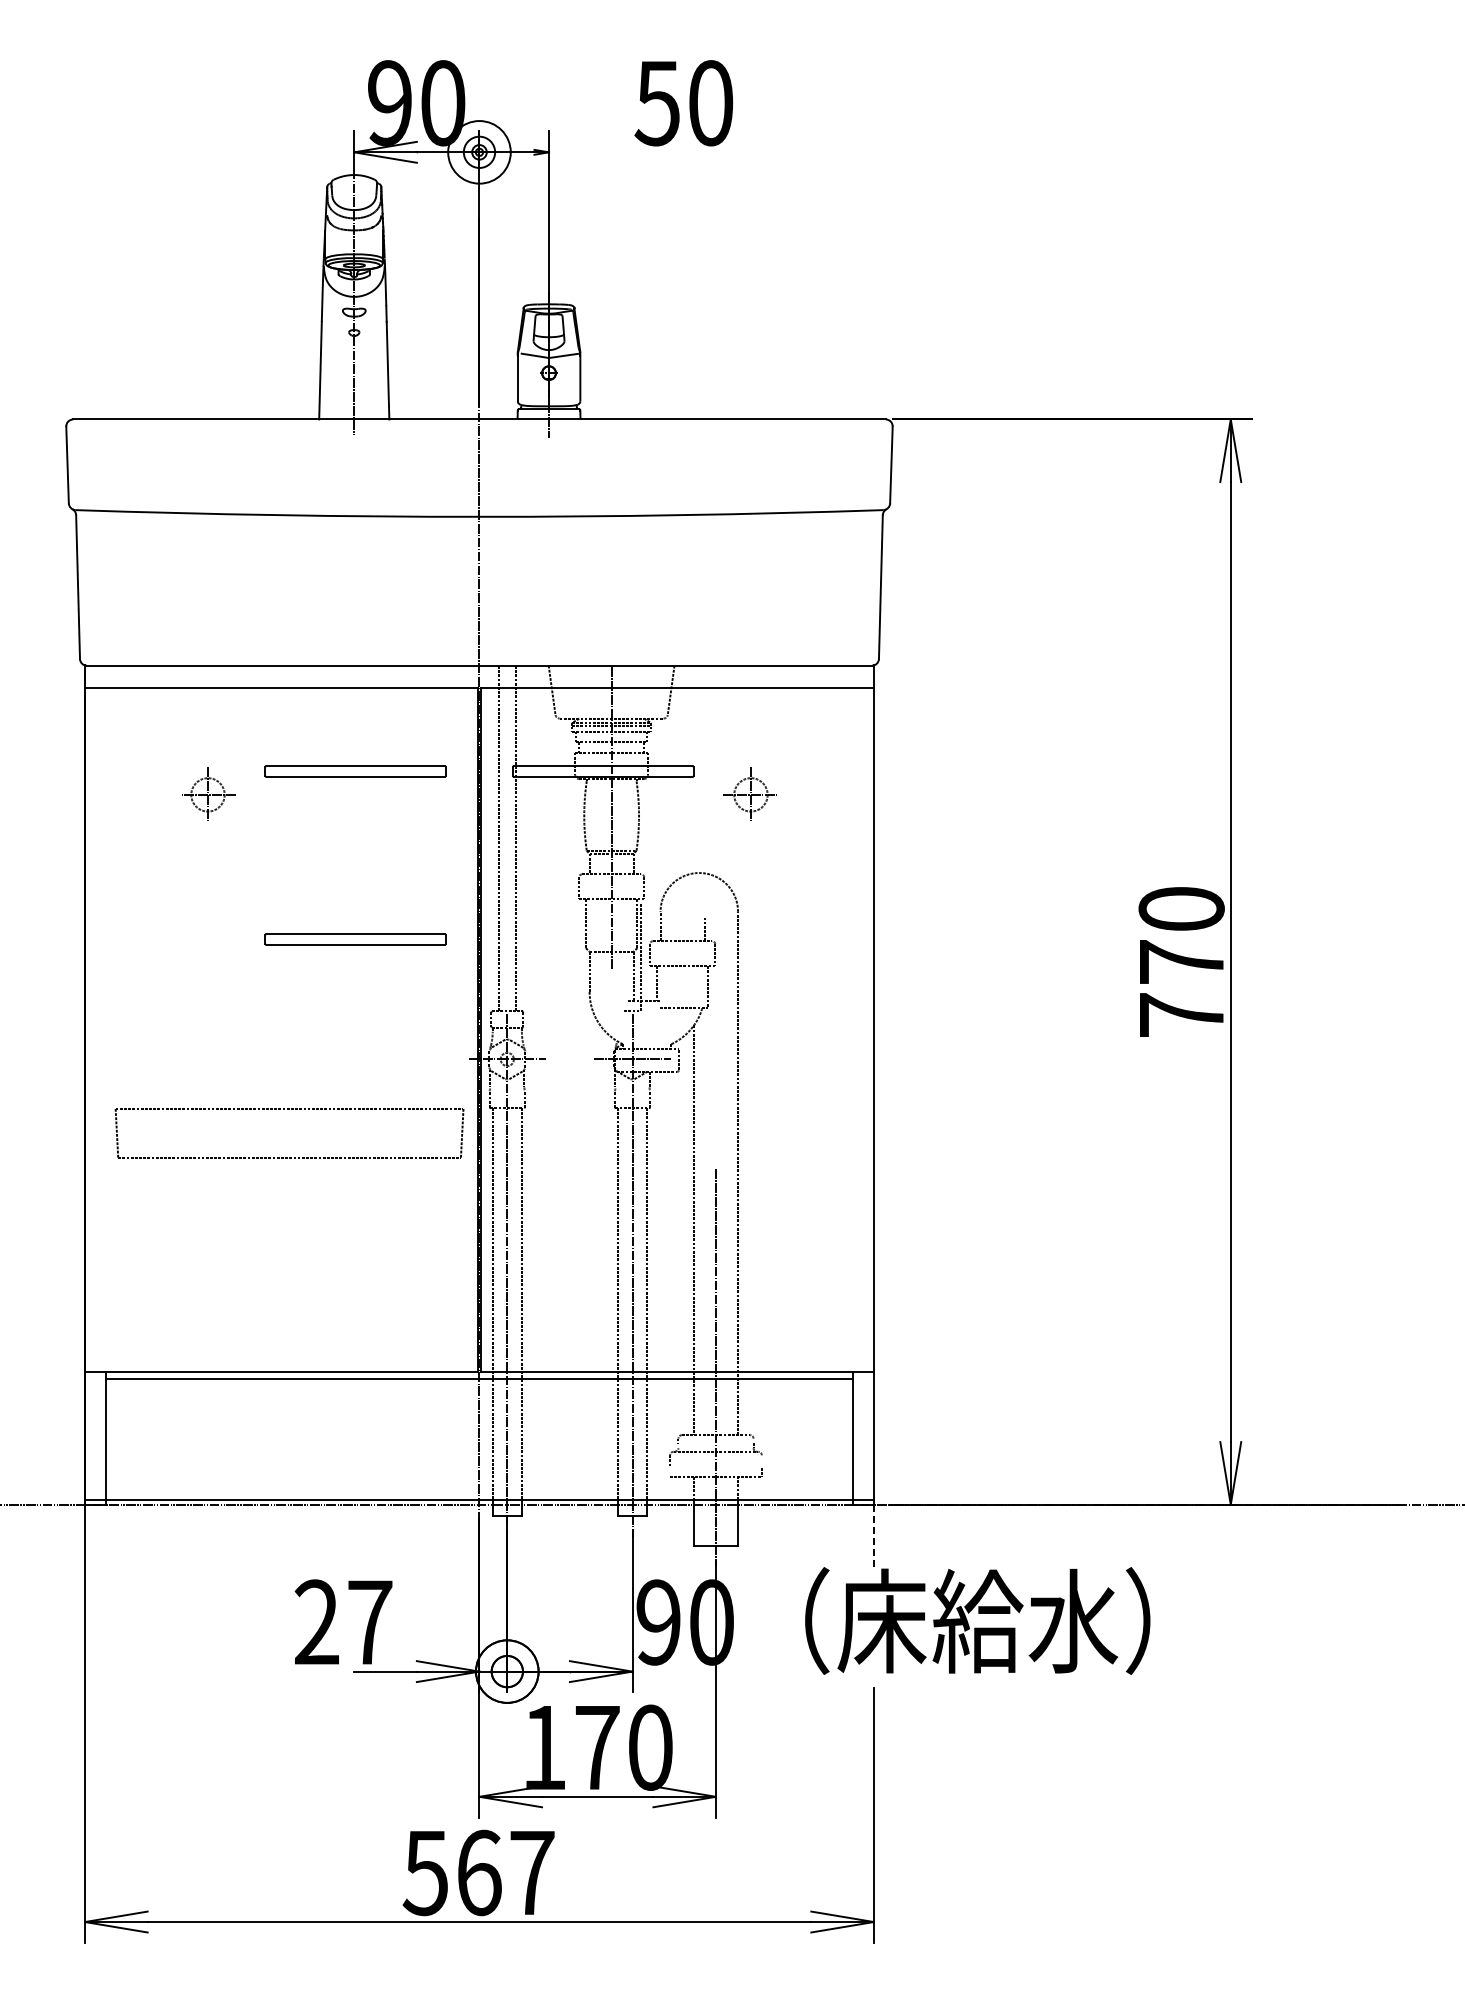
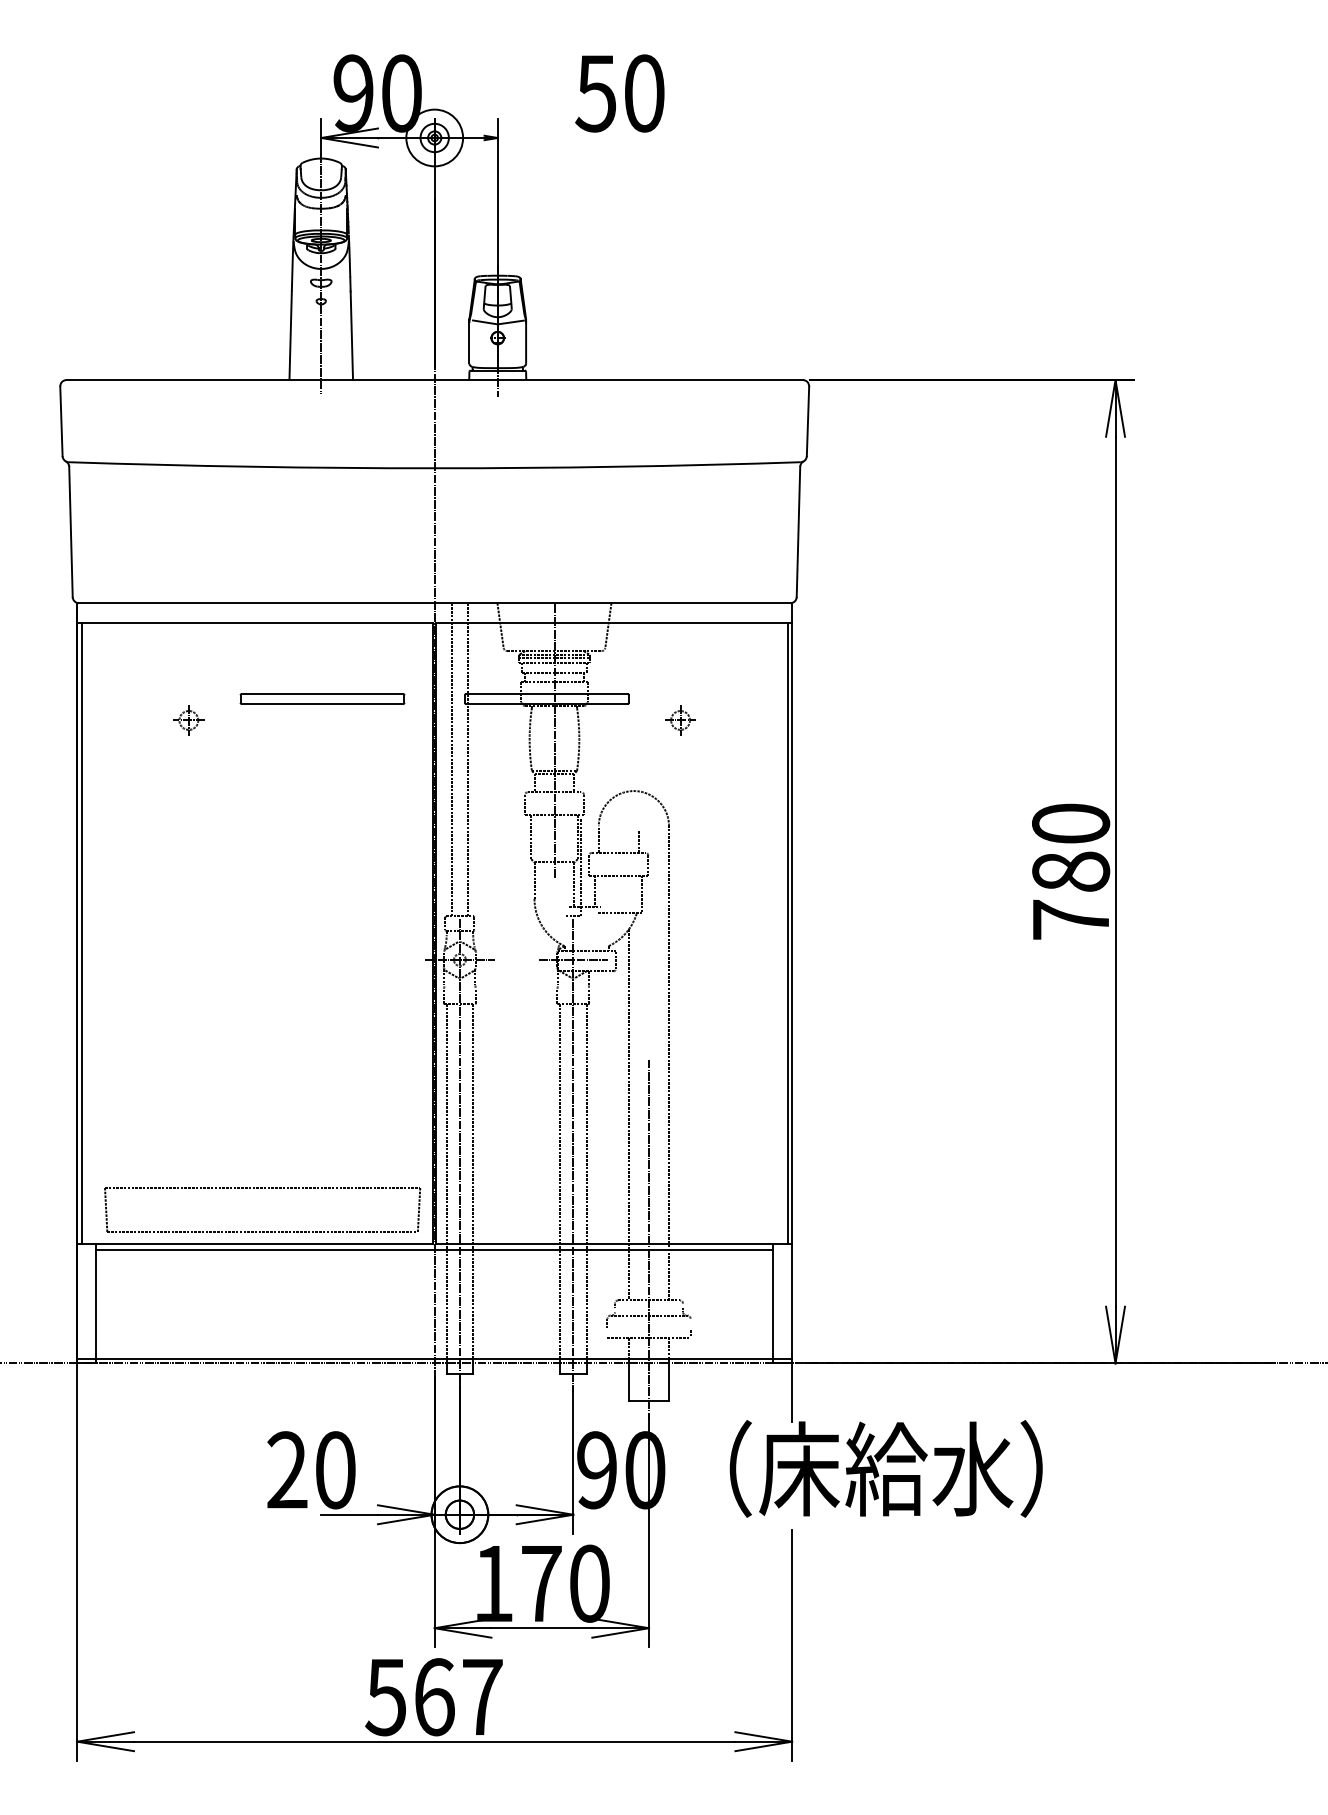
part: (208, 795) -> (189, 720), size x0.62
part: (750, 795) -> (680, 720), size x0.62
part: (355, 939) -> (322, 851), removed
text: (1181, 962) -> (1070, 872), 770 -> 780
line: (89, 1029) -> (81, 932), added
line: (869, 1029) -> (788, 932), added
part: (289, 1109) -> (262, 1188), moved
line: (873, 1537) -> (791, 1393), dashed -> solid
text: (370, 1622) -> (335, 1470), 27 -> 20

